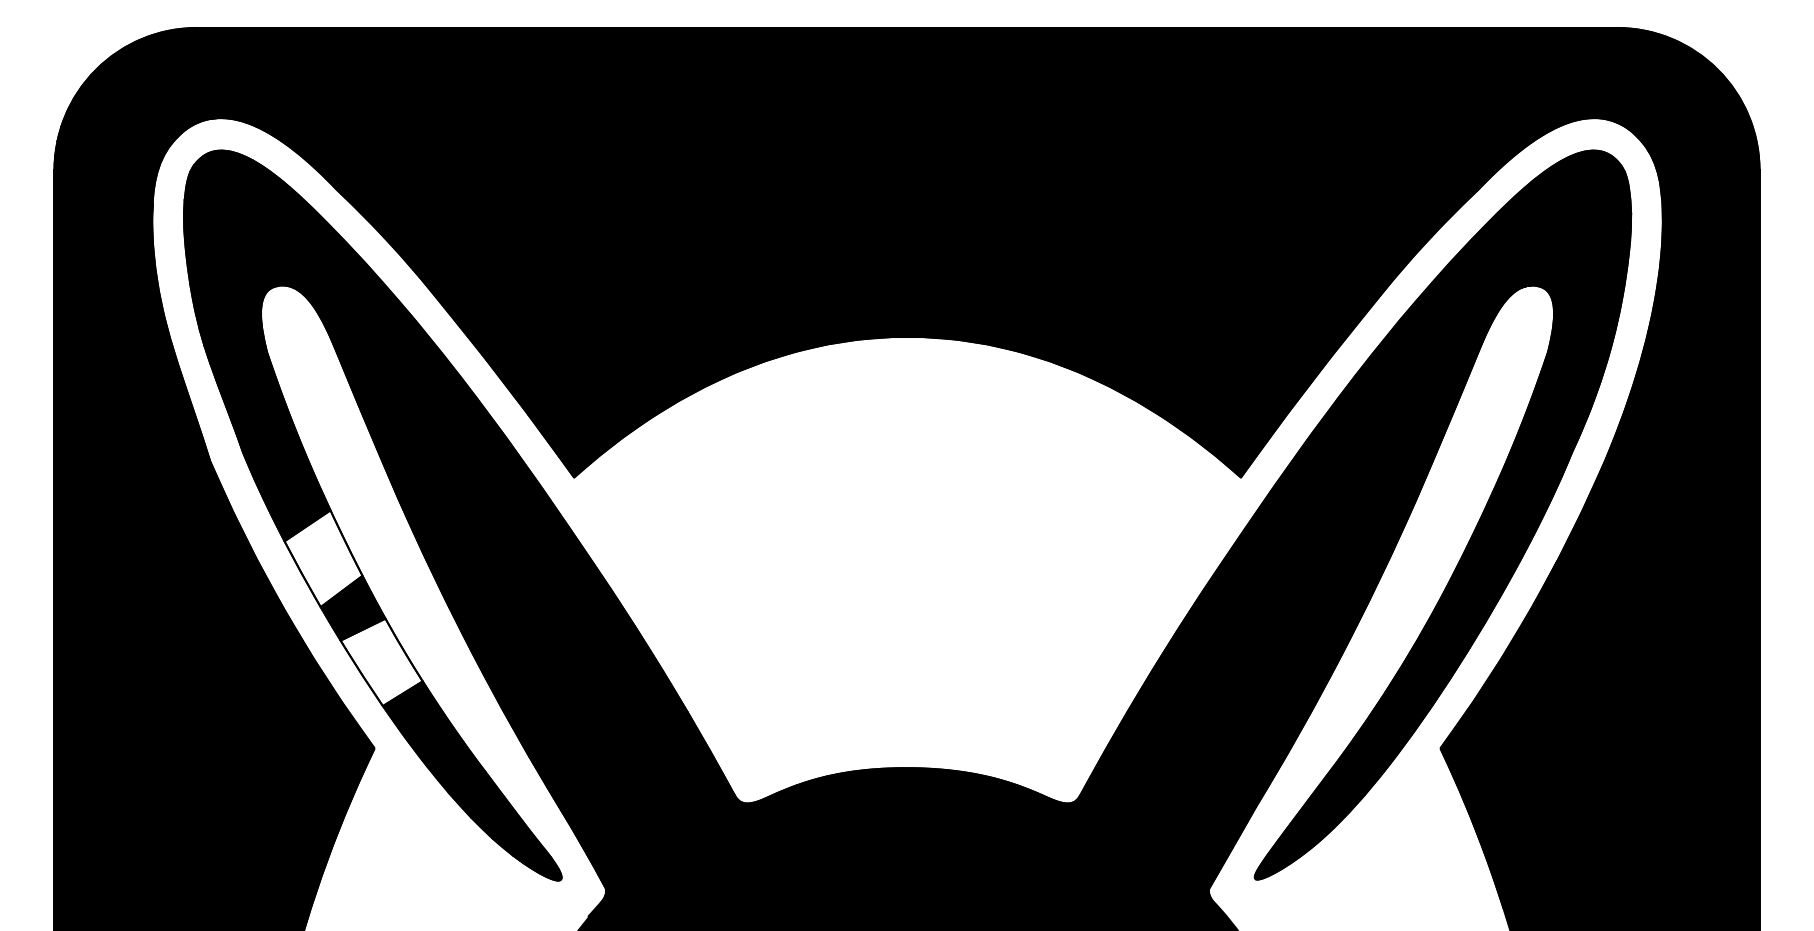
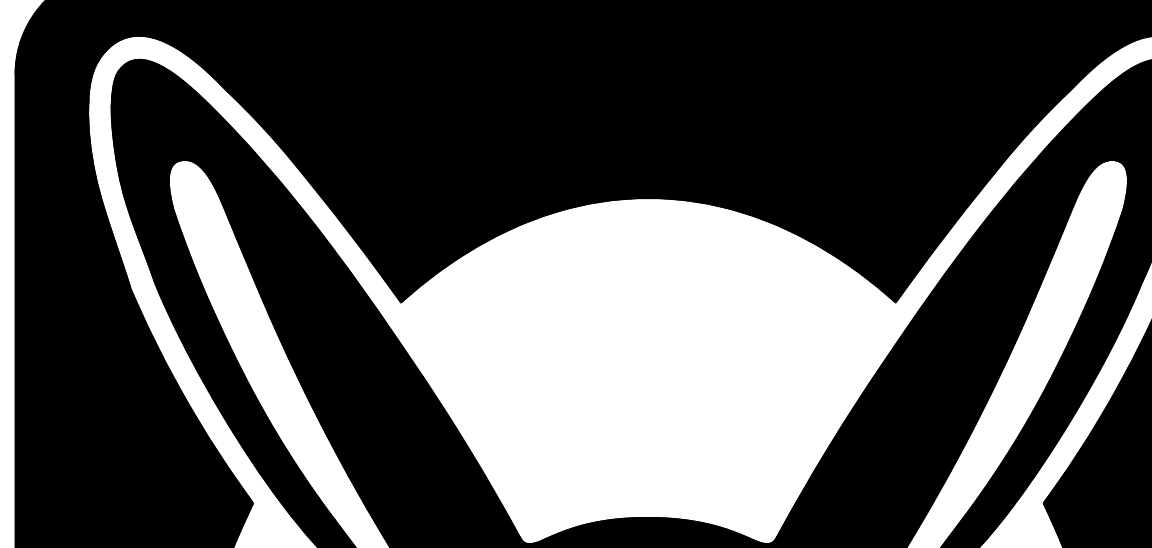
fill: (323, 558) -> (215, 362), added
fill: (381, 662) -> (258, 439), added

